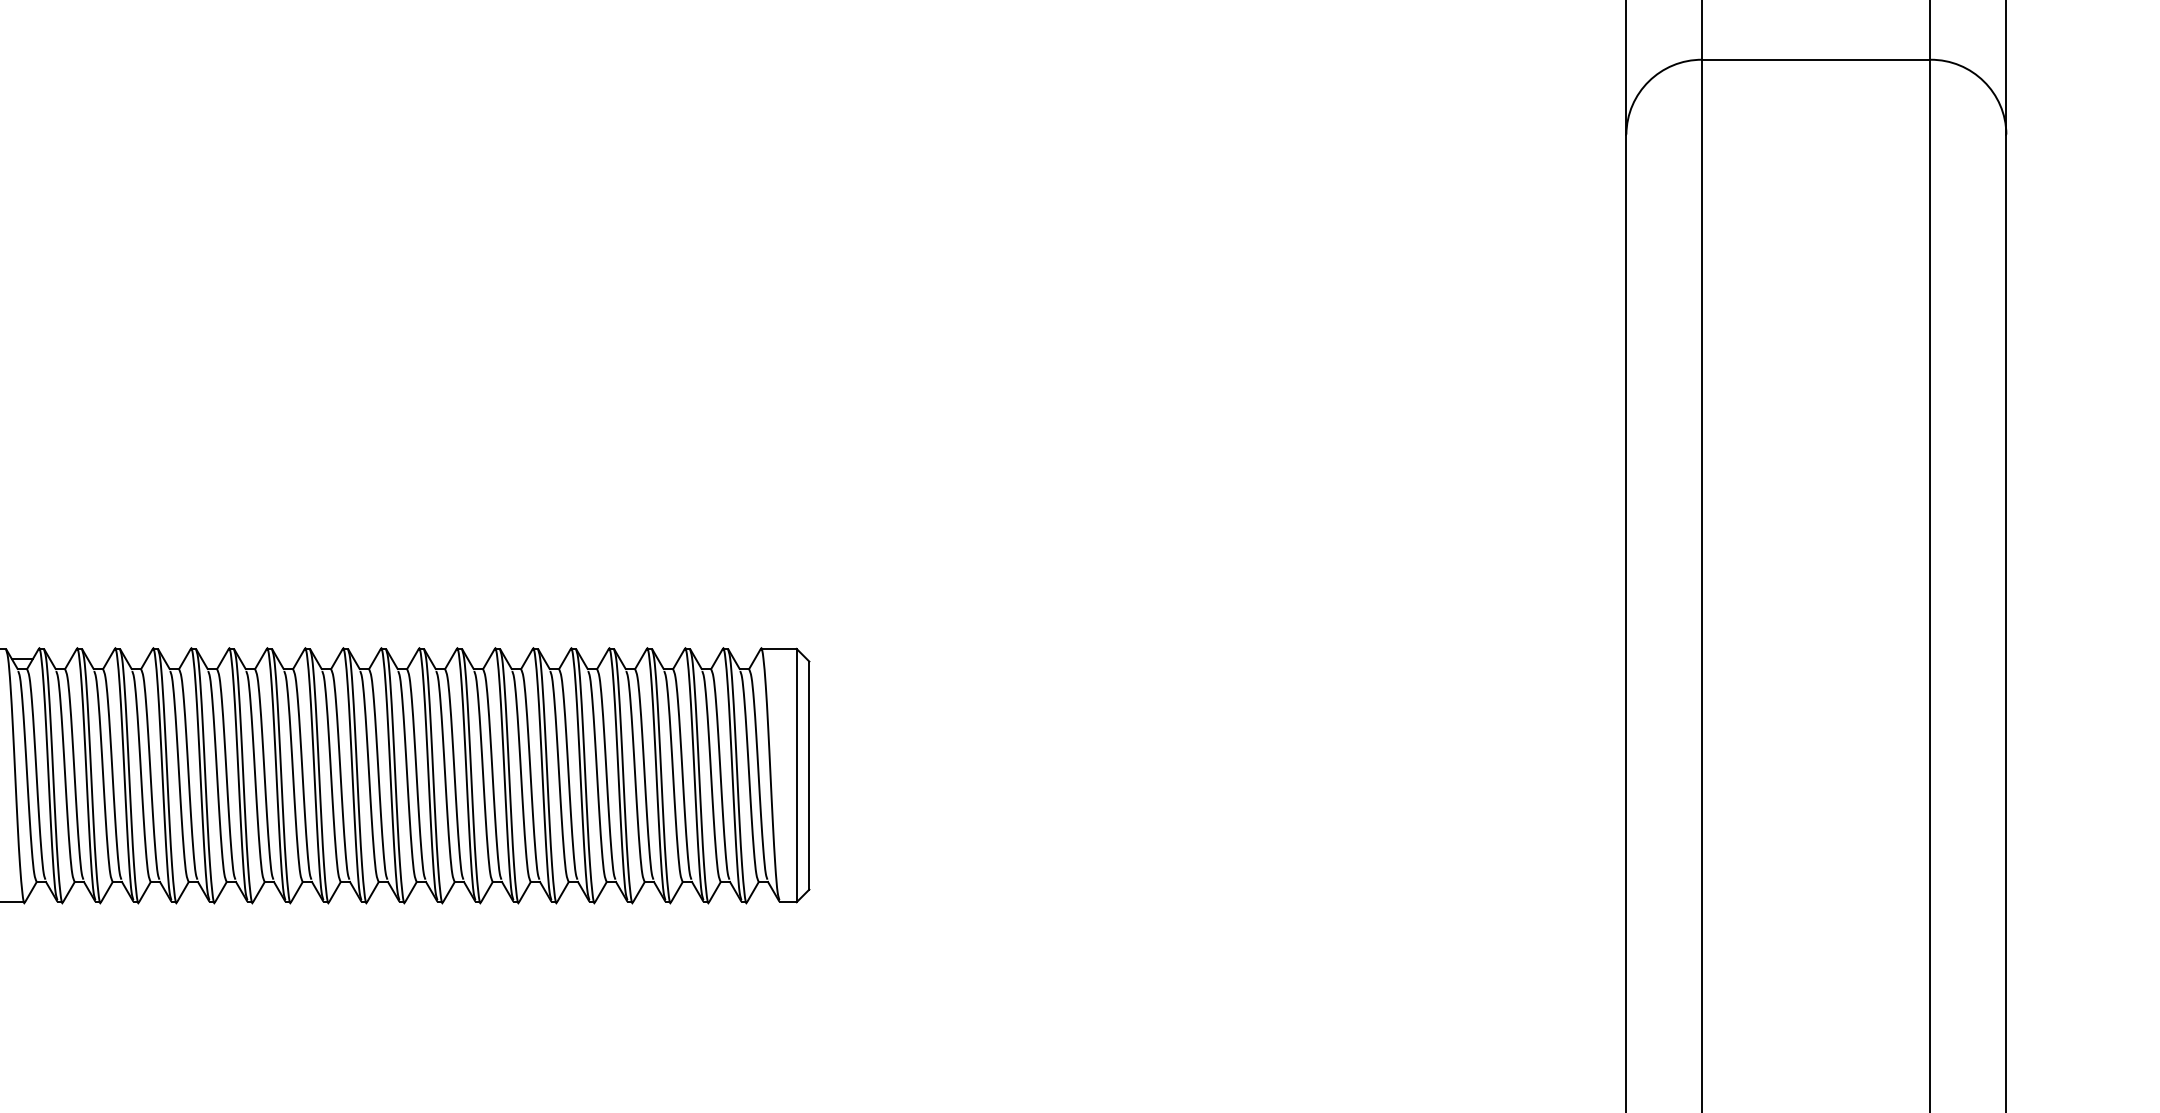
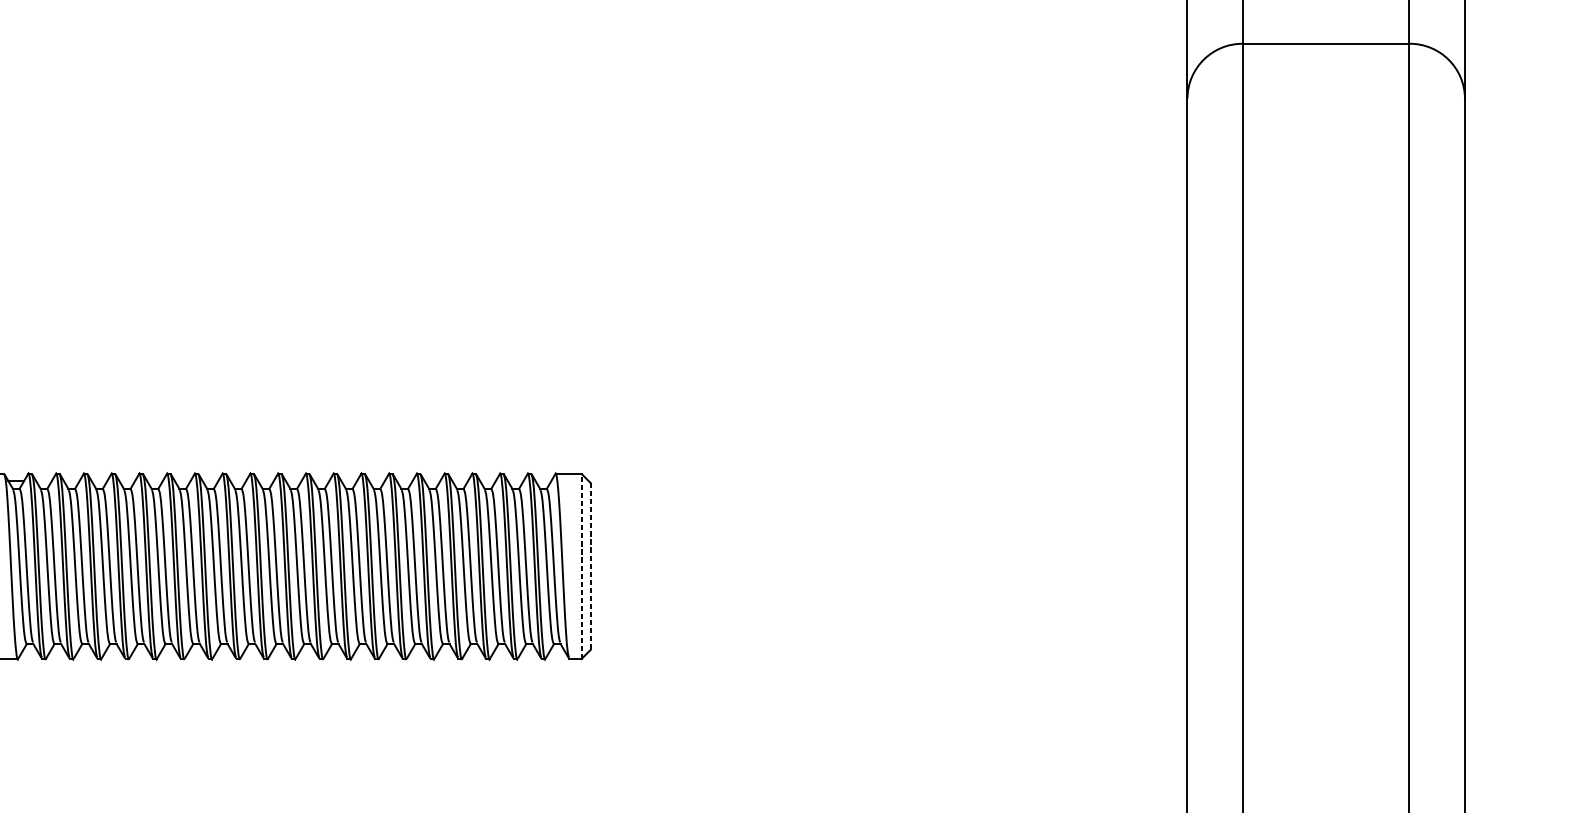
line: (796, 775) -> (581, 566), solid -> dashed
line: (809, 776) -> (590, 567), solid -> dashed

